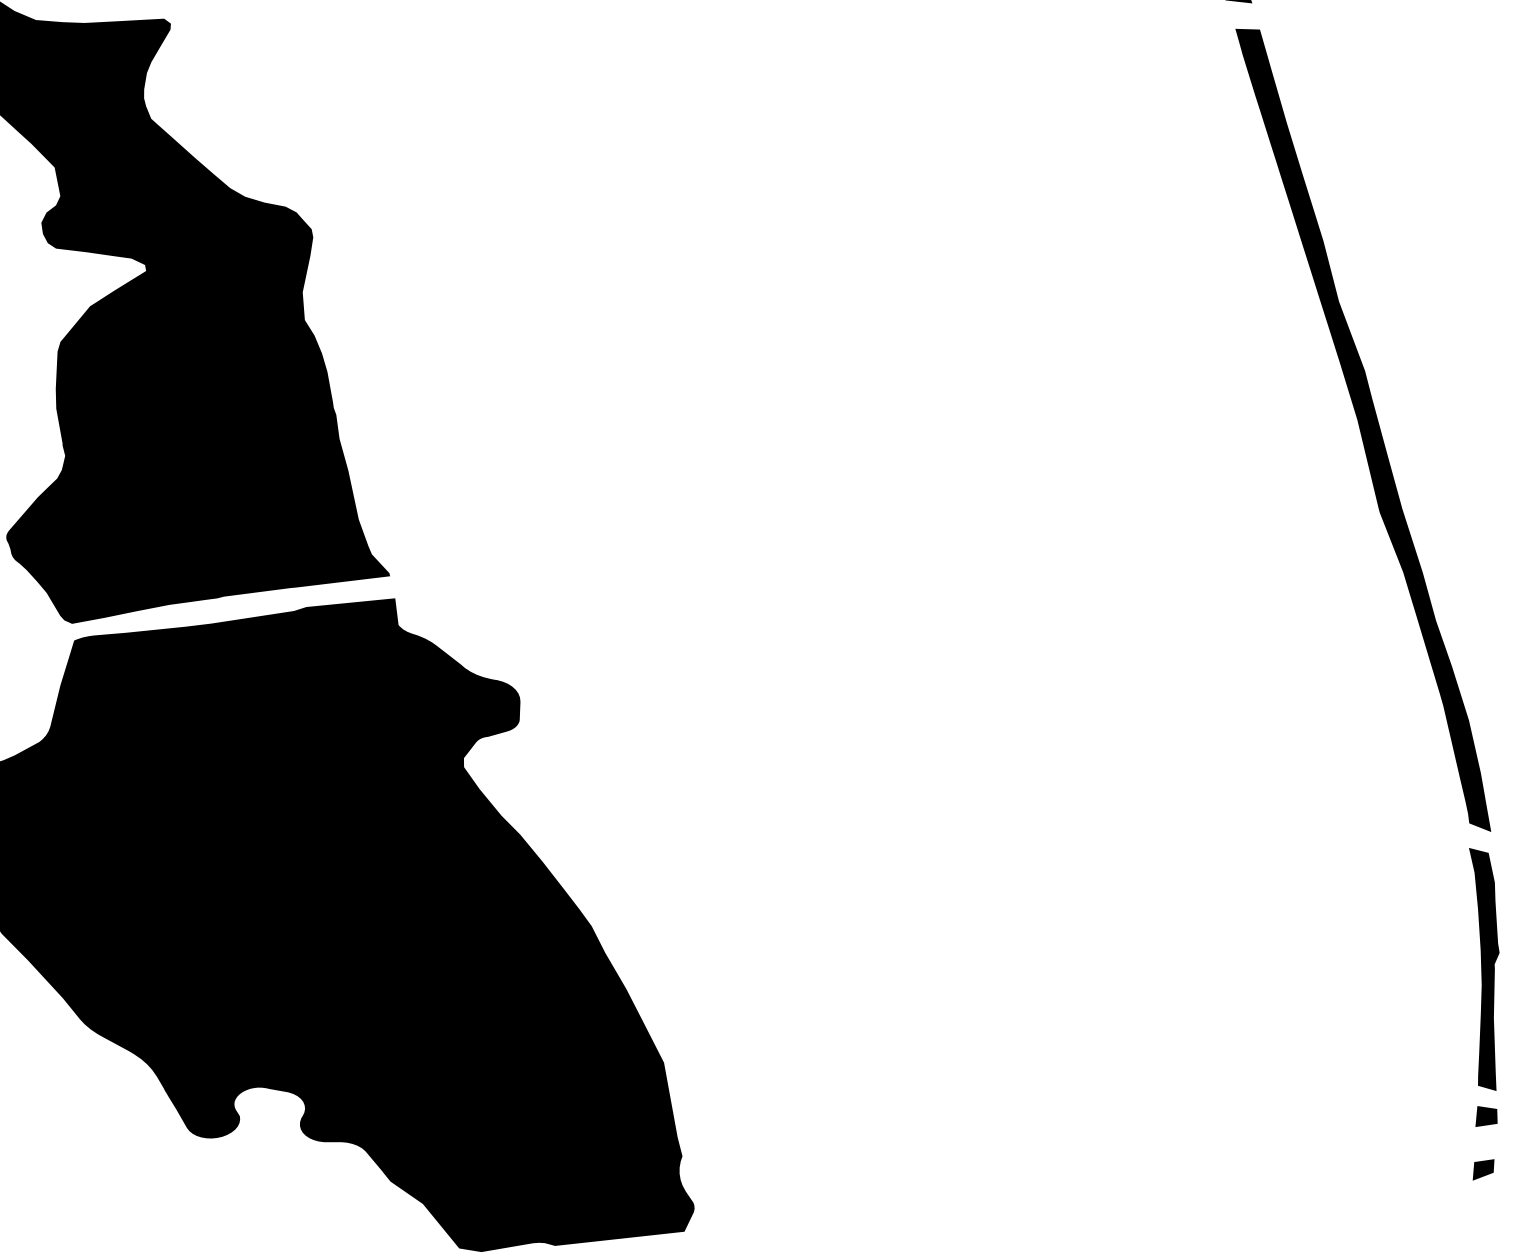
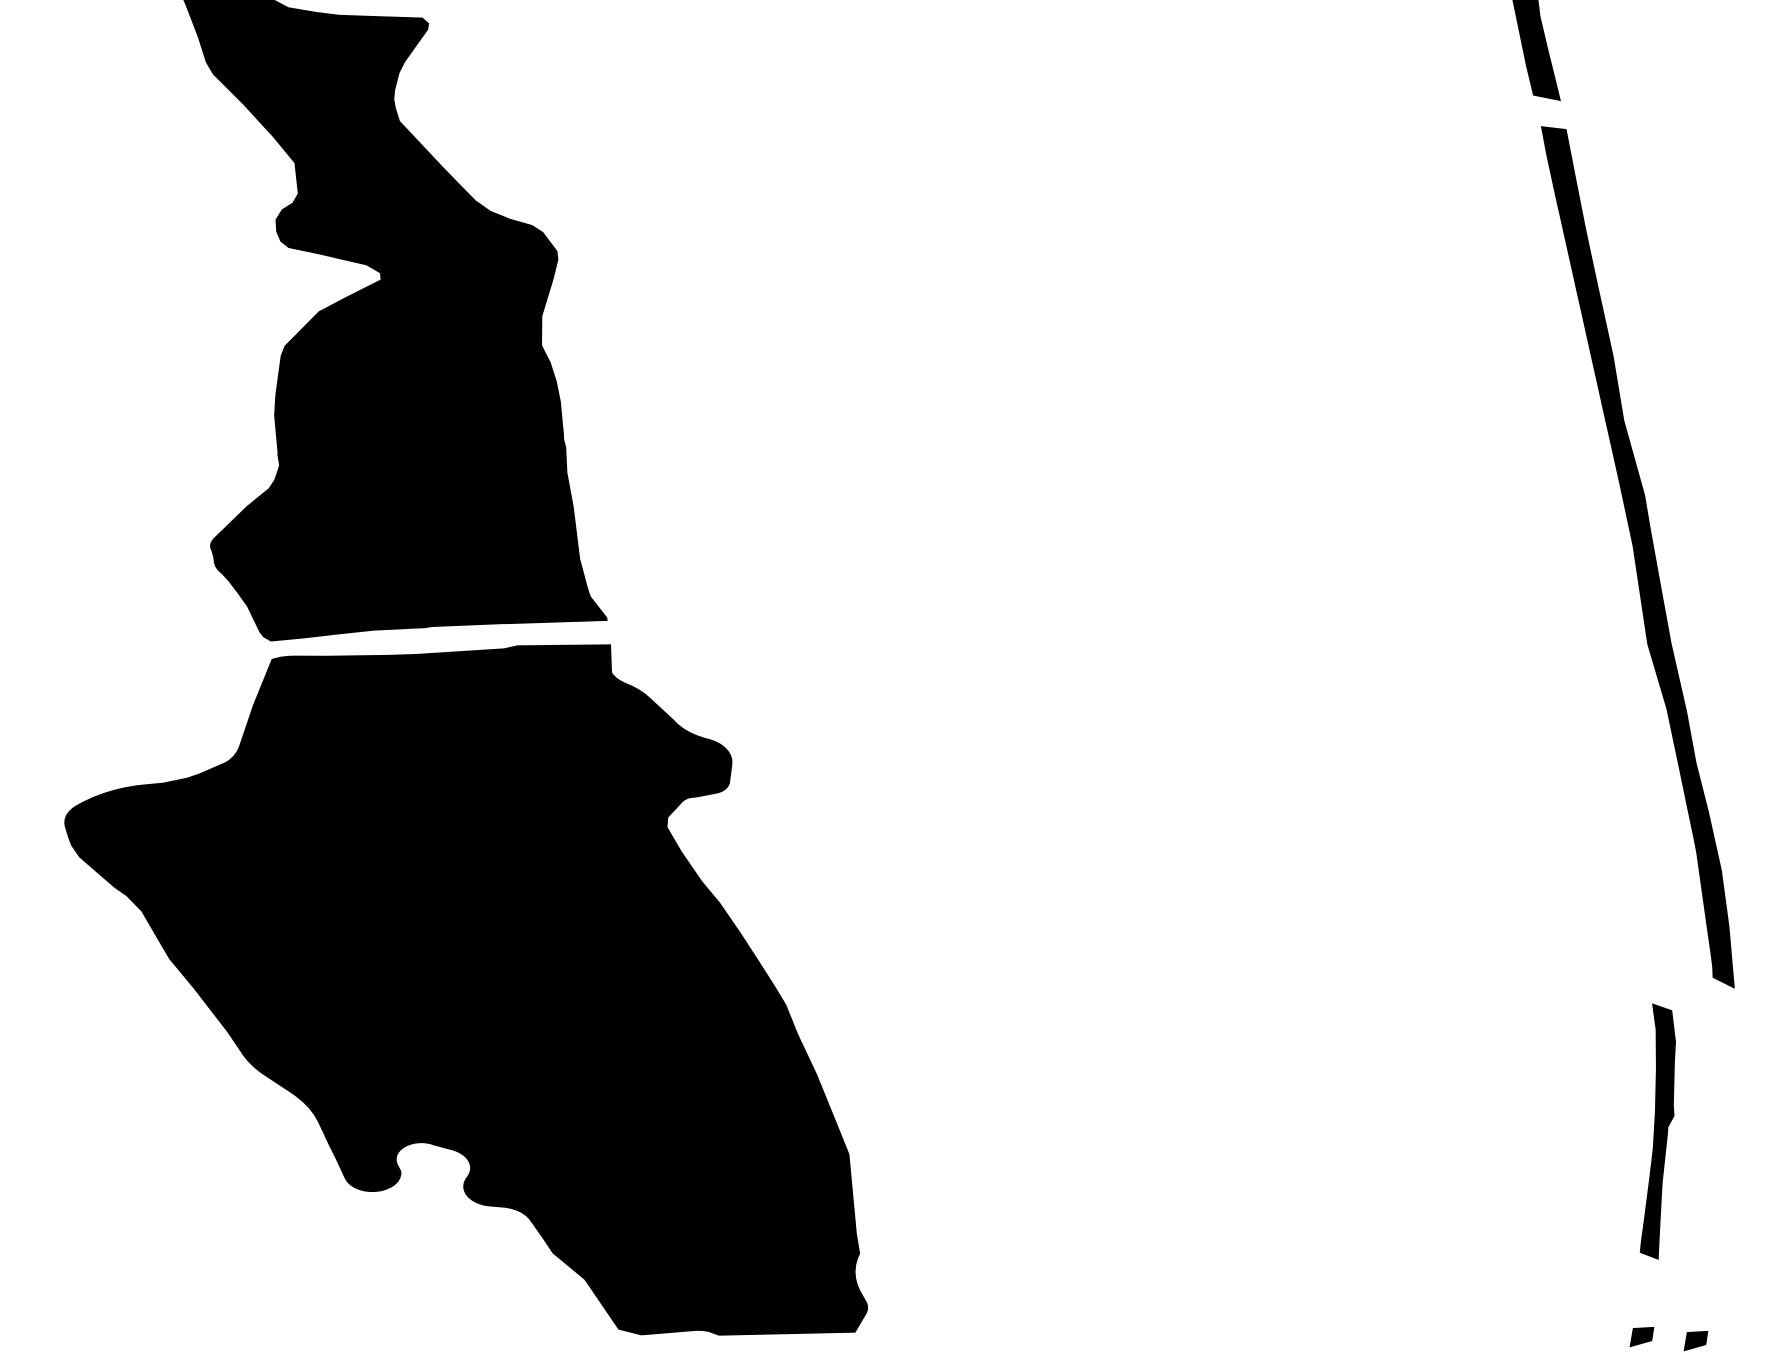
part: (1484, 969) -> (1657, 1131), moved
fill: (1486, 1115) -> (1703, 1284), removed
part: (1431, 1171) -> (1641, 1337), added

